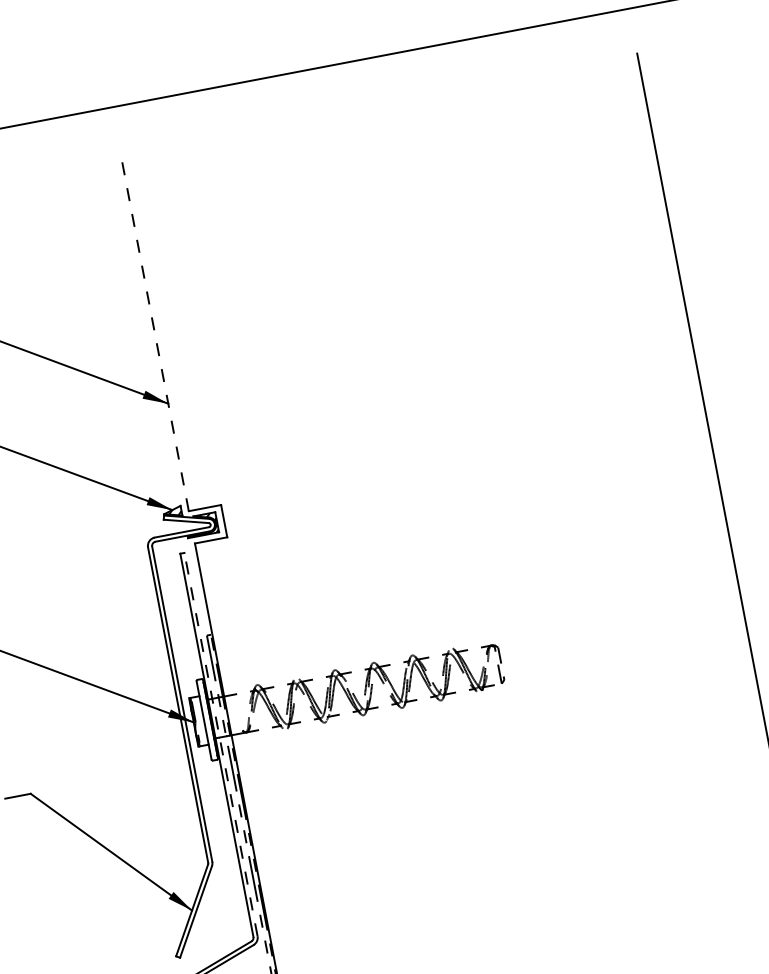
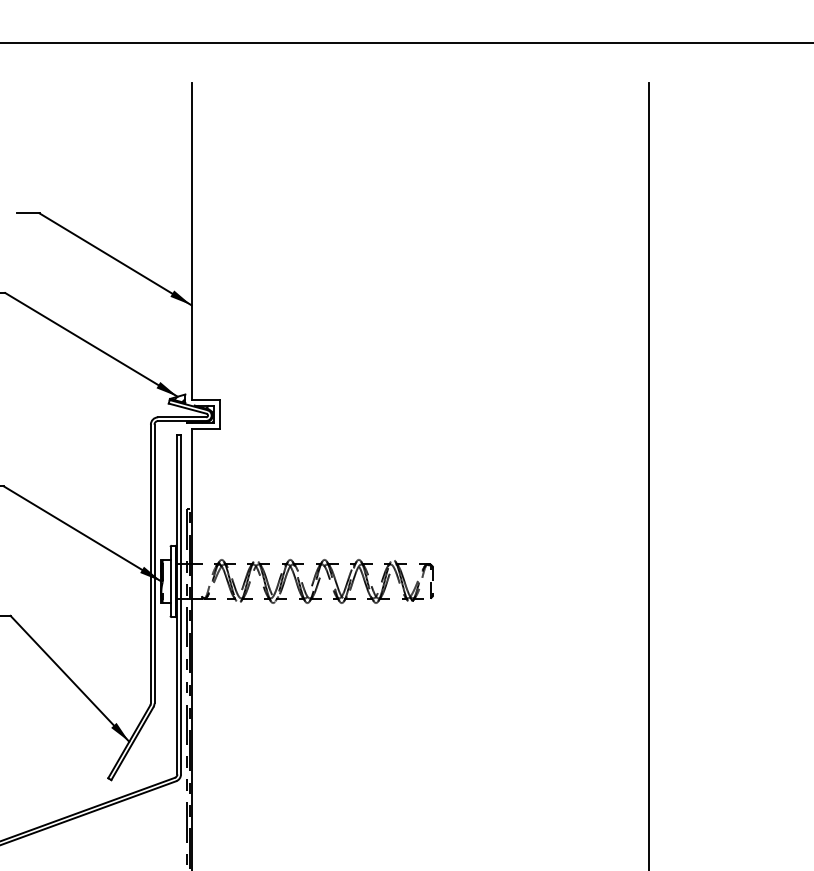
line: (154, 331) -> (191, 241), dashed -> solid
line: (221, 744) -> (181, 604), dashed -> solid

